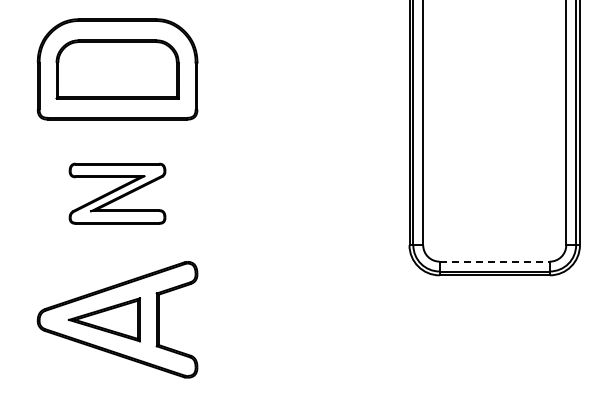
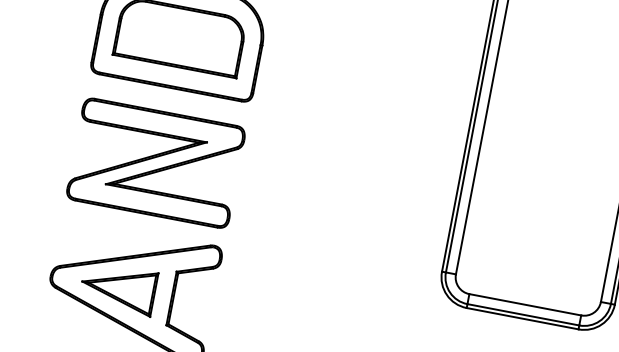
part: (117, 193) -> (156, 162), size x1.67
line: (495, 261) -> (526, 304), dashed -> solid

